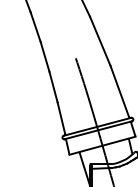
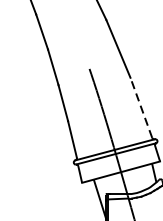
line: (119, 90) -> (141, 106), solid -> dashed

